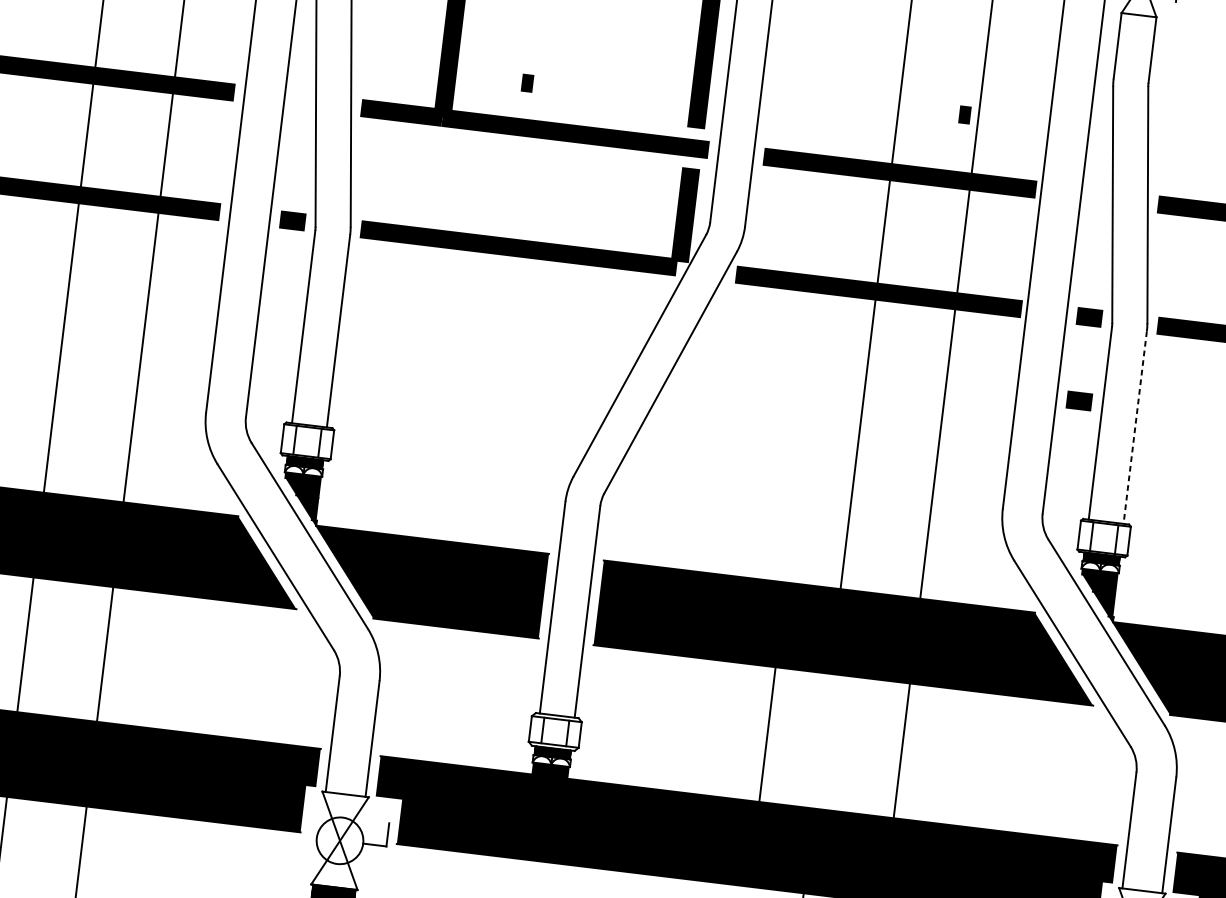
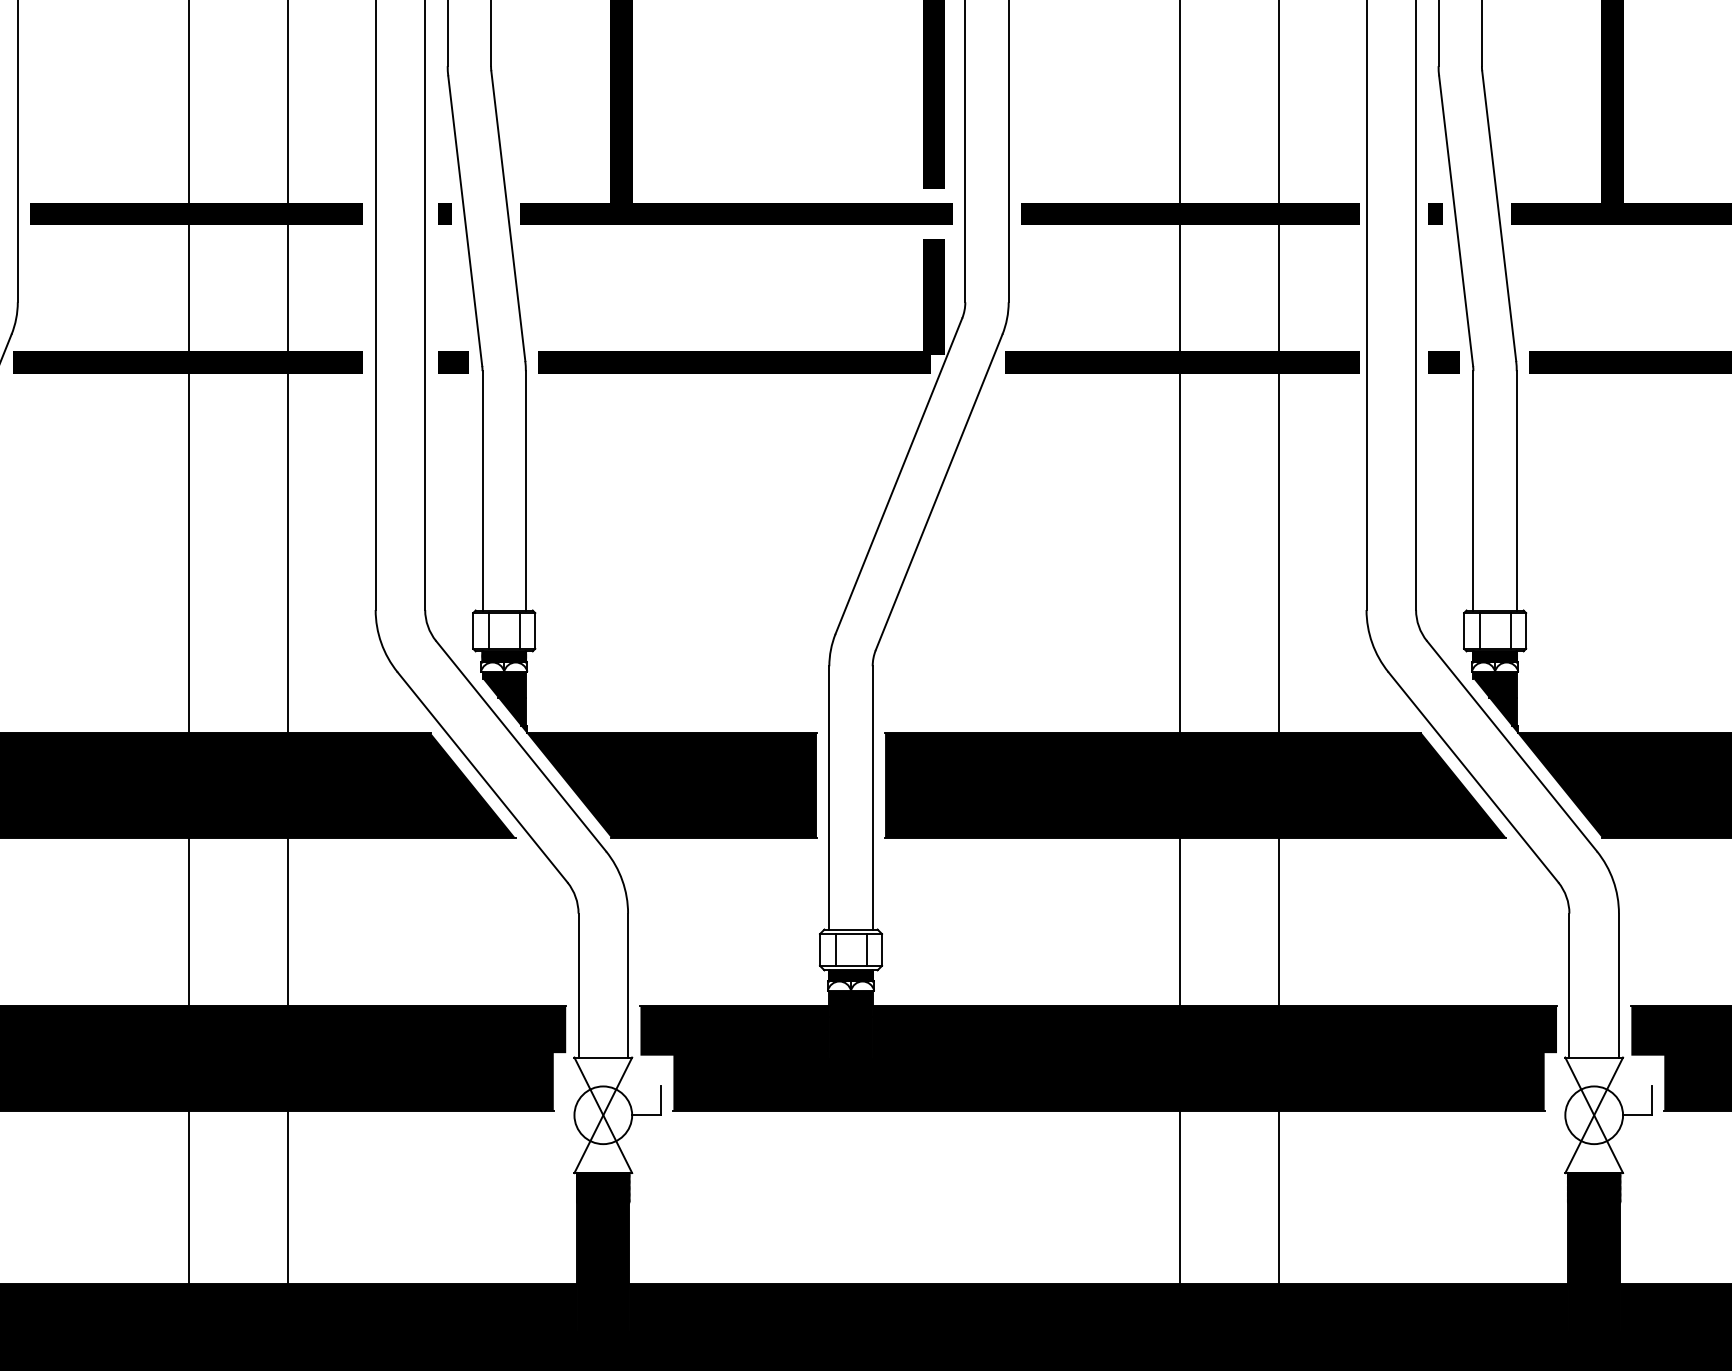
line: (527, 82) -> (444, 213), moved
line: (964, 114) -> (1435, 213), moved
line: (1078, 400) -> (1443, 466), removed
line: (1135, 427) -> (1516, 490), dashed -> solid
line: (767, 734) -> (1179, 921), moved

